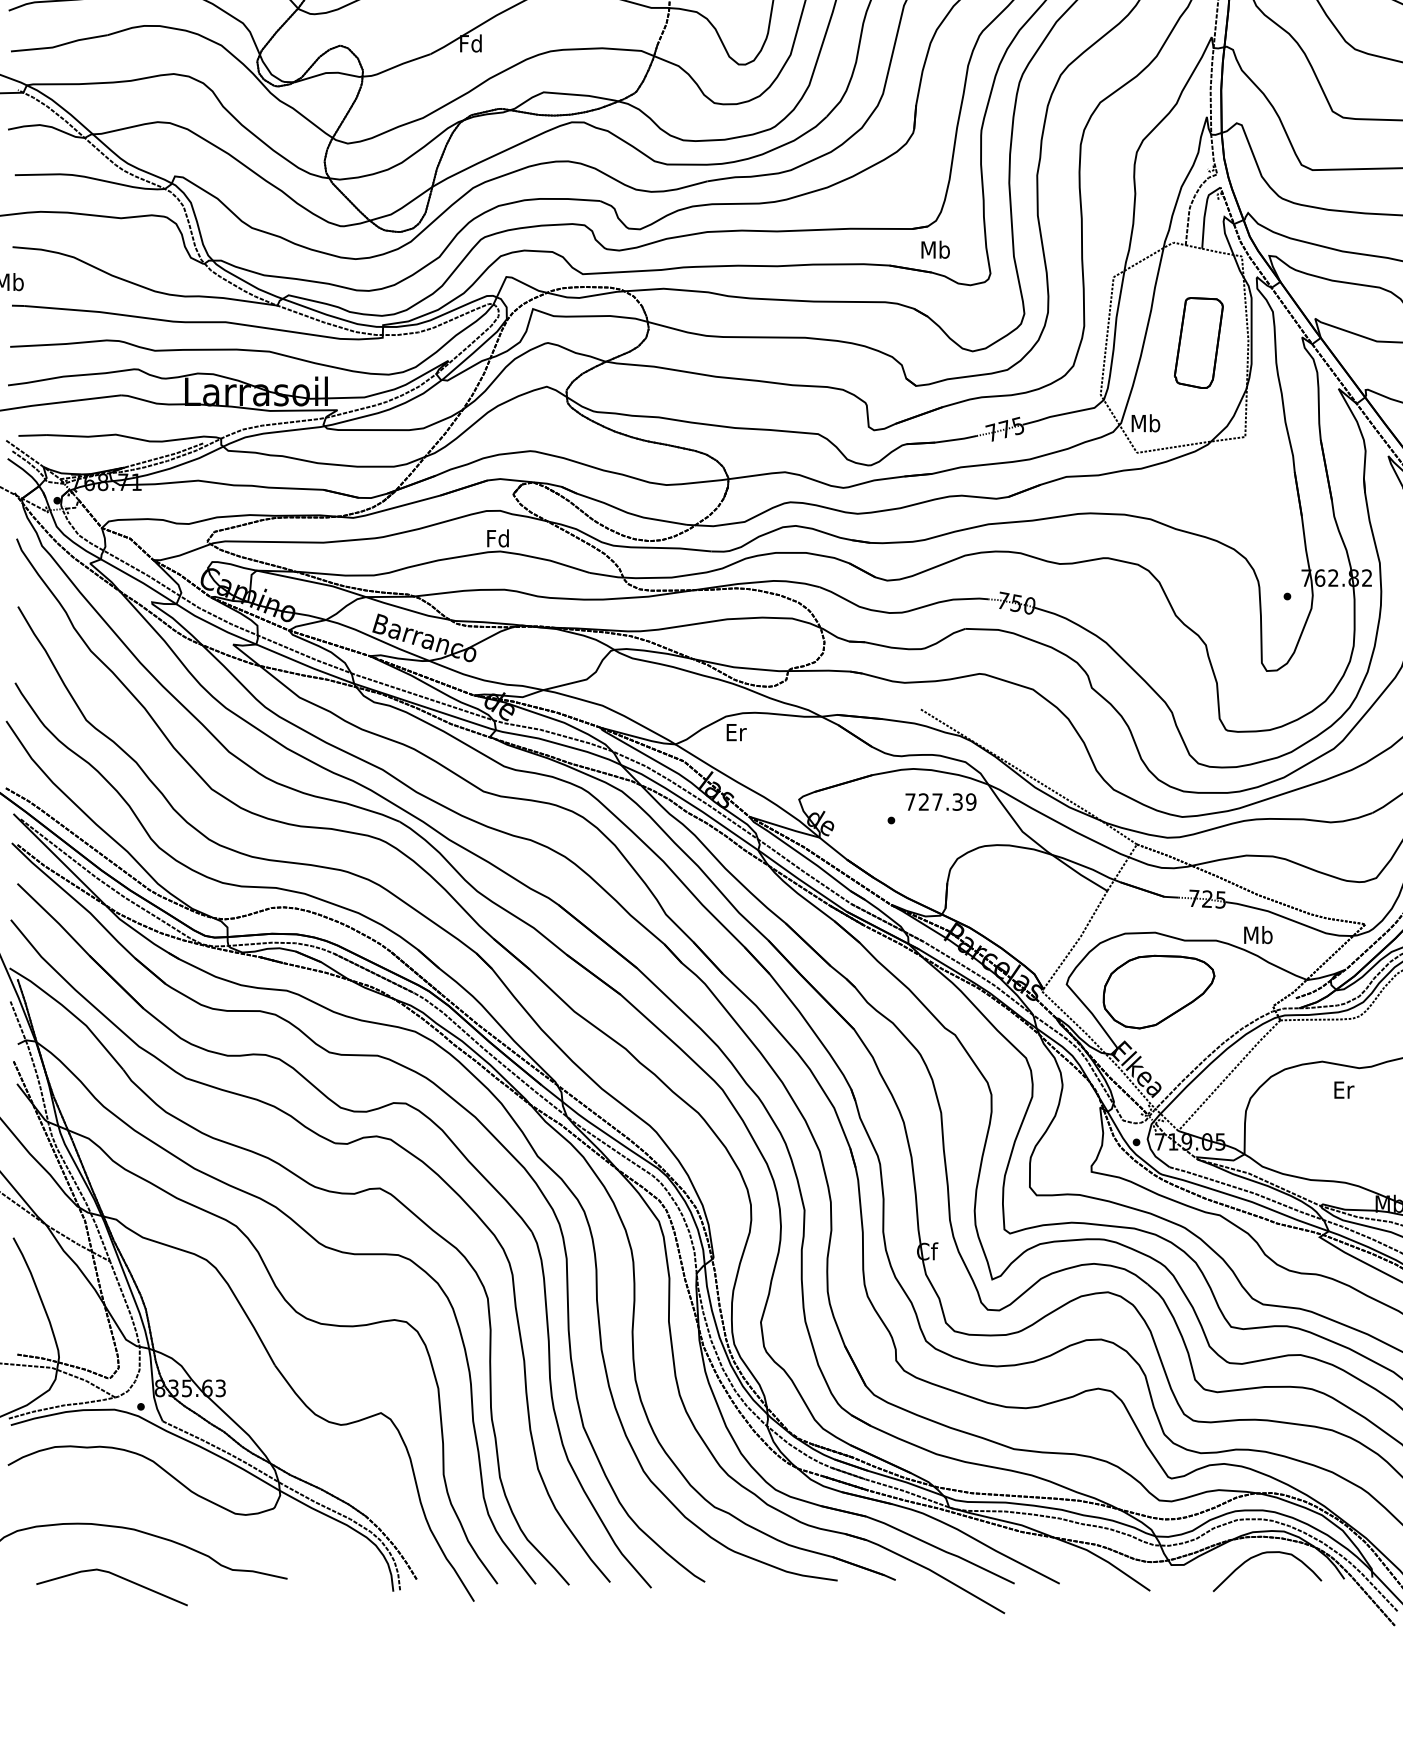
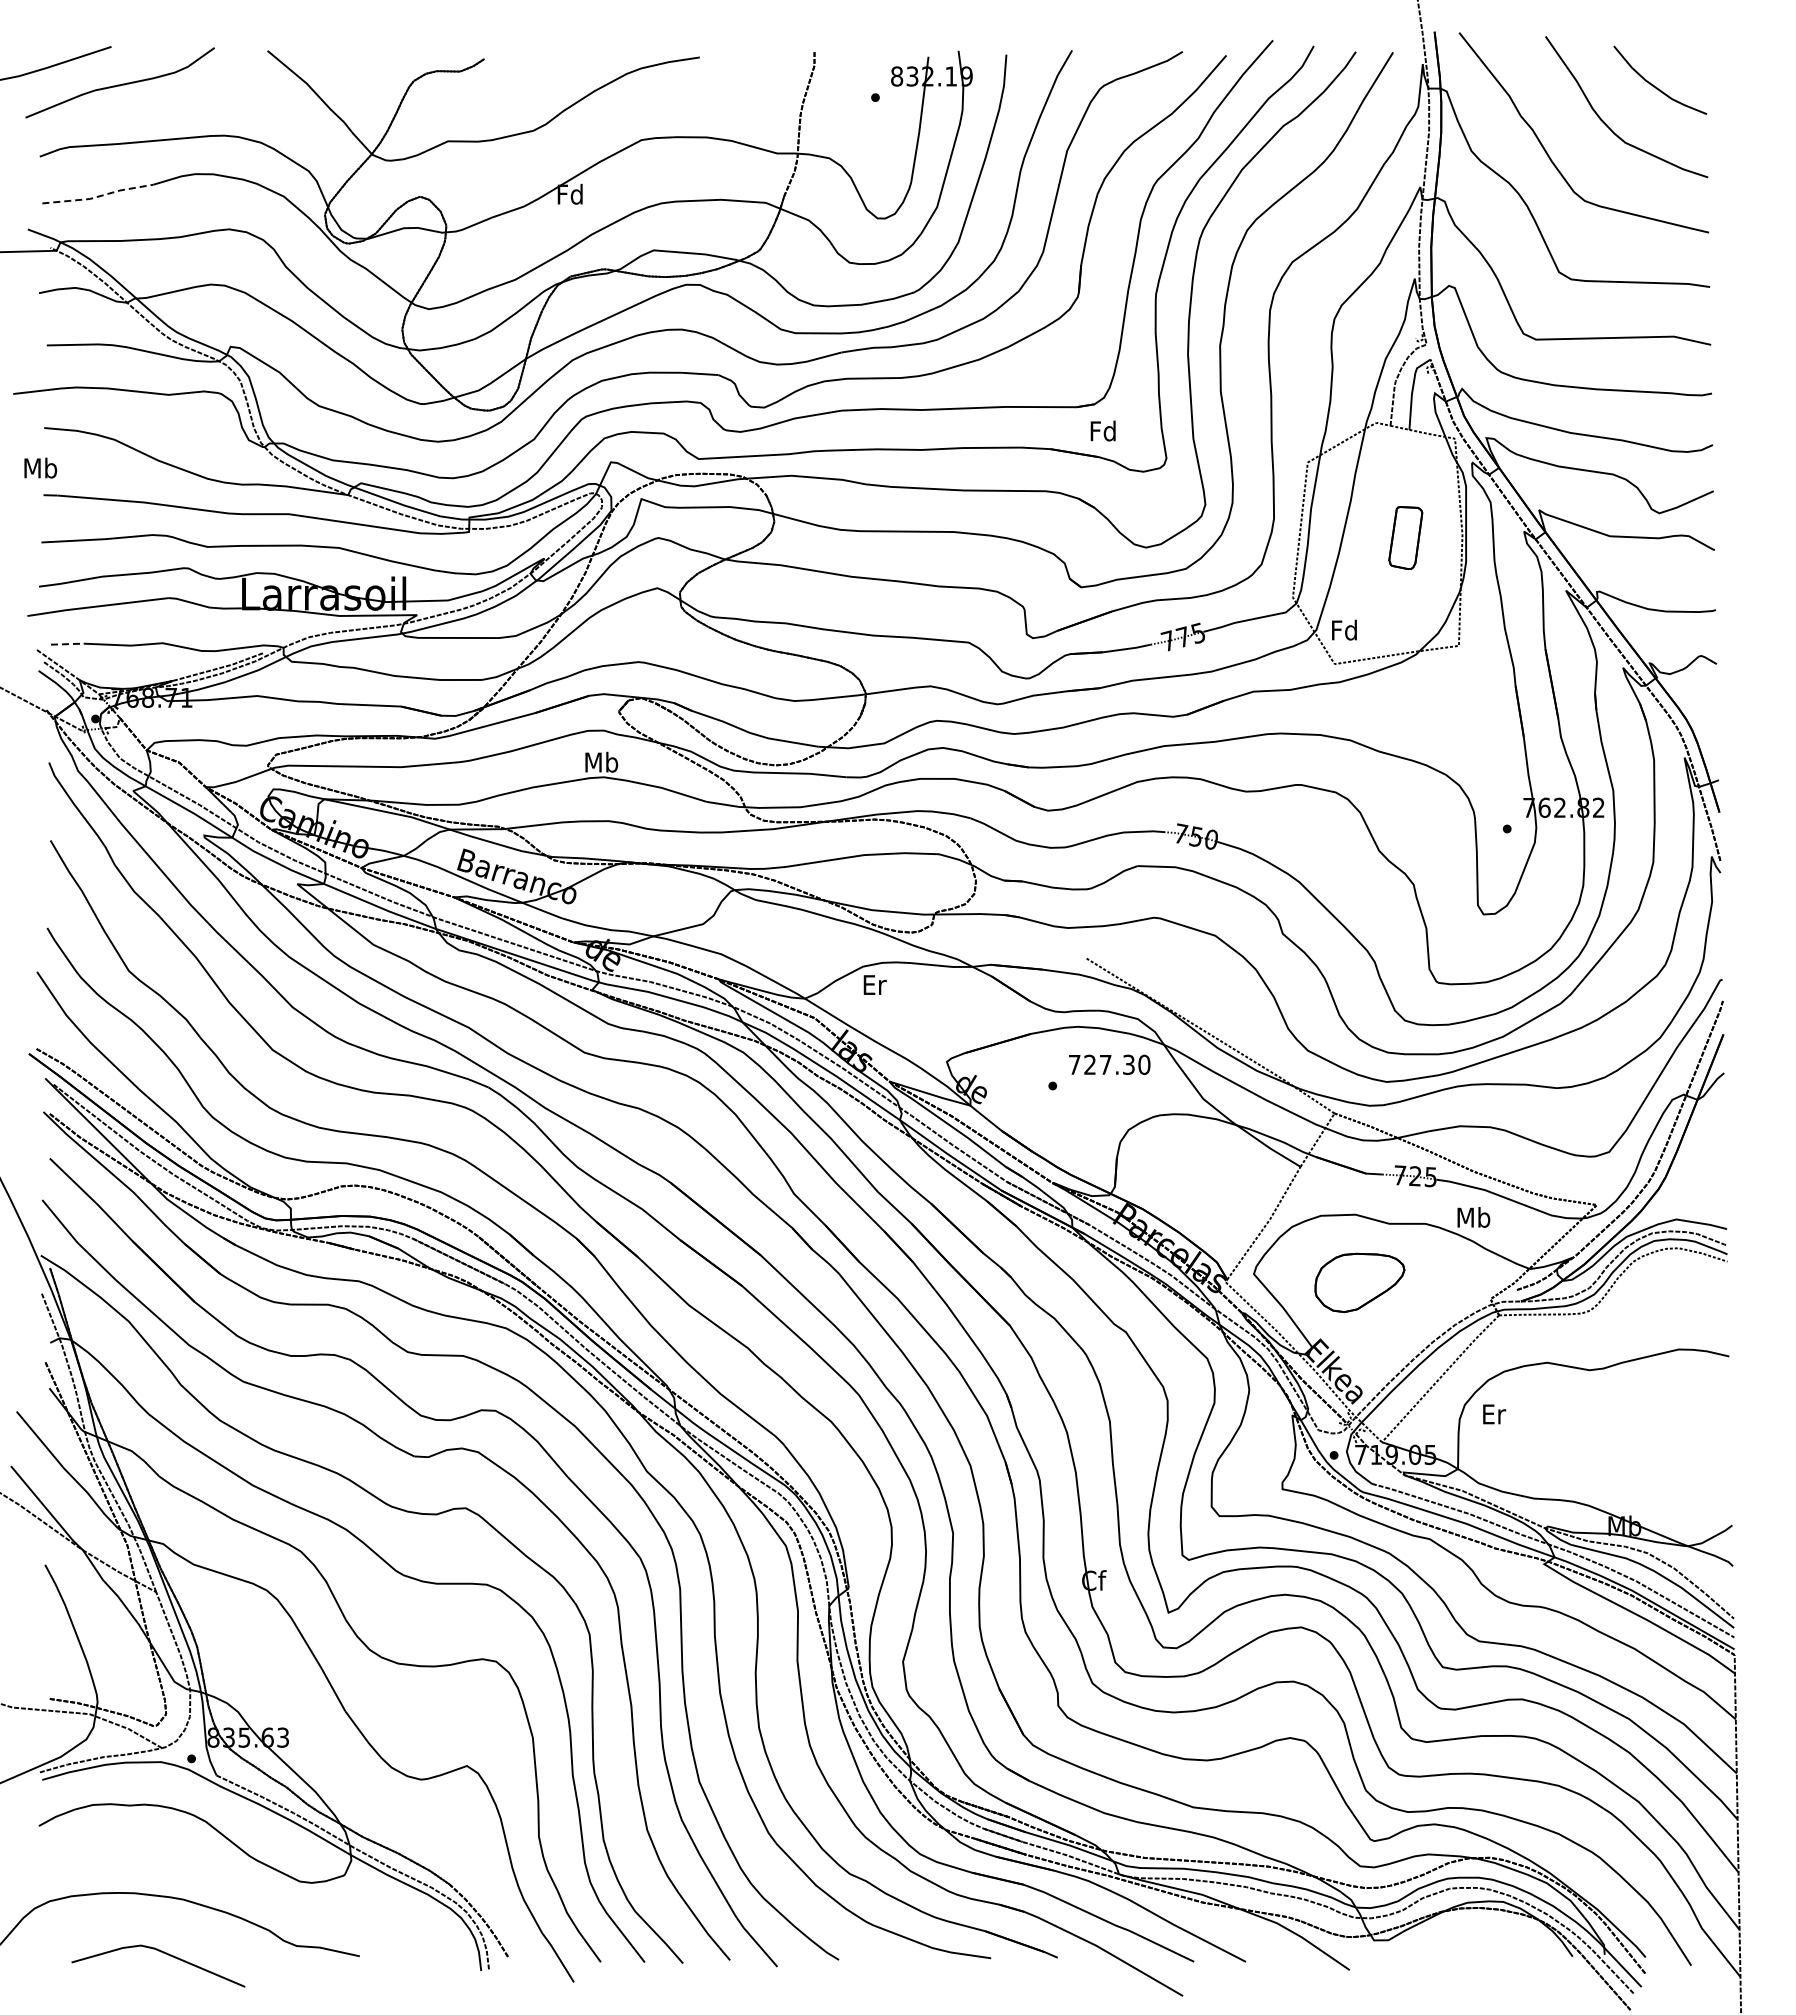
line: (59, 45) -> (98, 196), solid -> dashed
text: (935, 249) -> (1103, 430), Mb -> Fd
part: (1198, 342) -> (1405, 537), size x0.6
text: (1145, 422) -> (1344, 629), Mb -> Fd
line: (32, 435) -> (67, 644), solid -> dashed
text: (498, 537) -> (601, 761), Fd -> Mb
text: (971, 801) -> (1144, 1064), 727.39 -> 727.30
part: (1158, 991) -> (1359, 1282), size x0.7
text: (1344, 1090) -> (1494, 1414), moved
curve: (1259, 1555) -> (1475, 1929), removed

